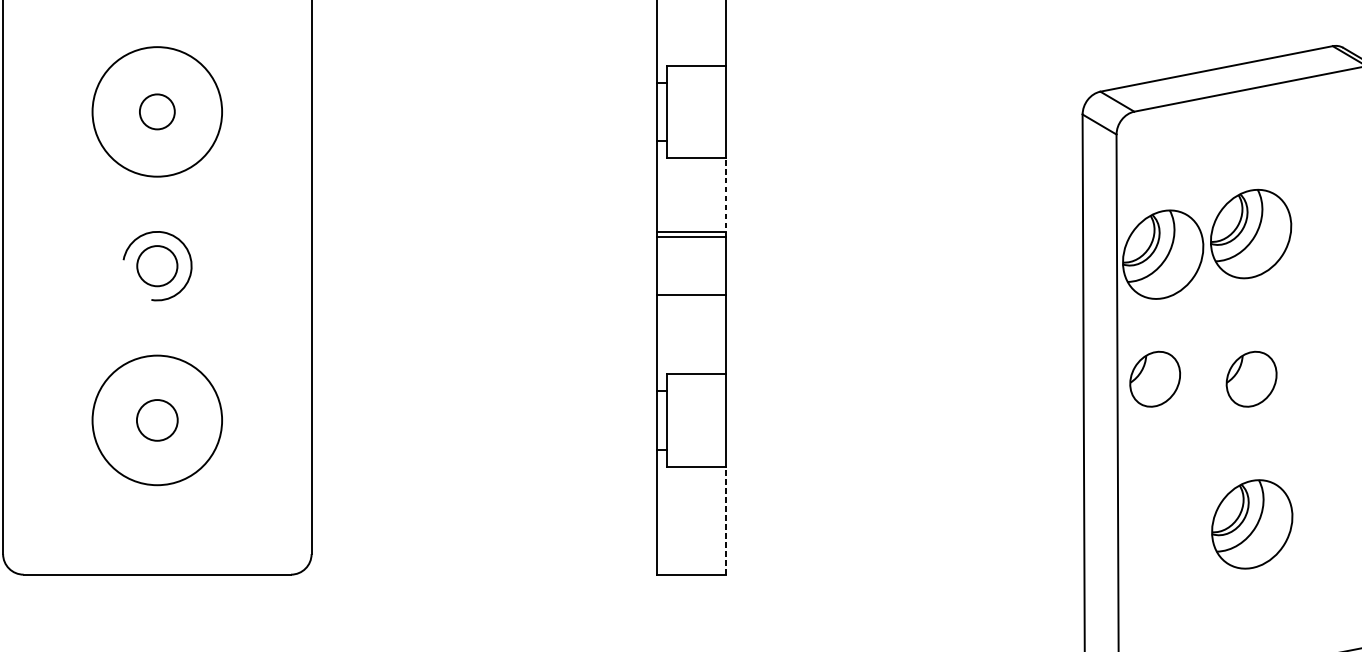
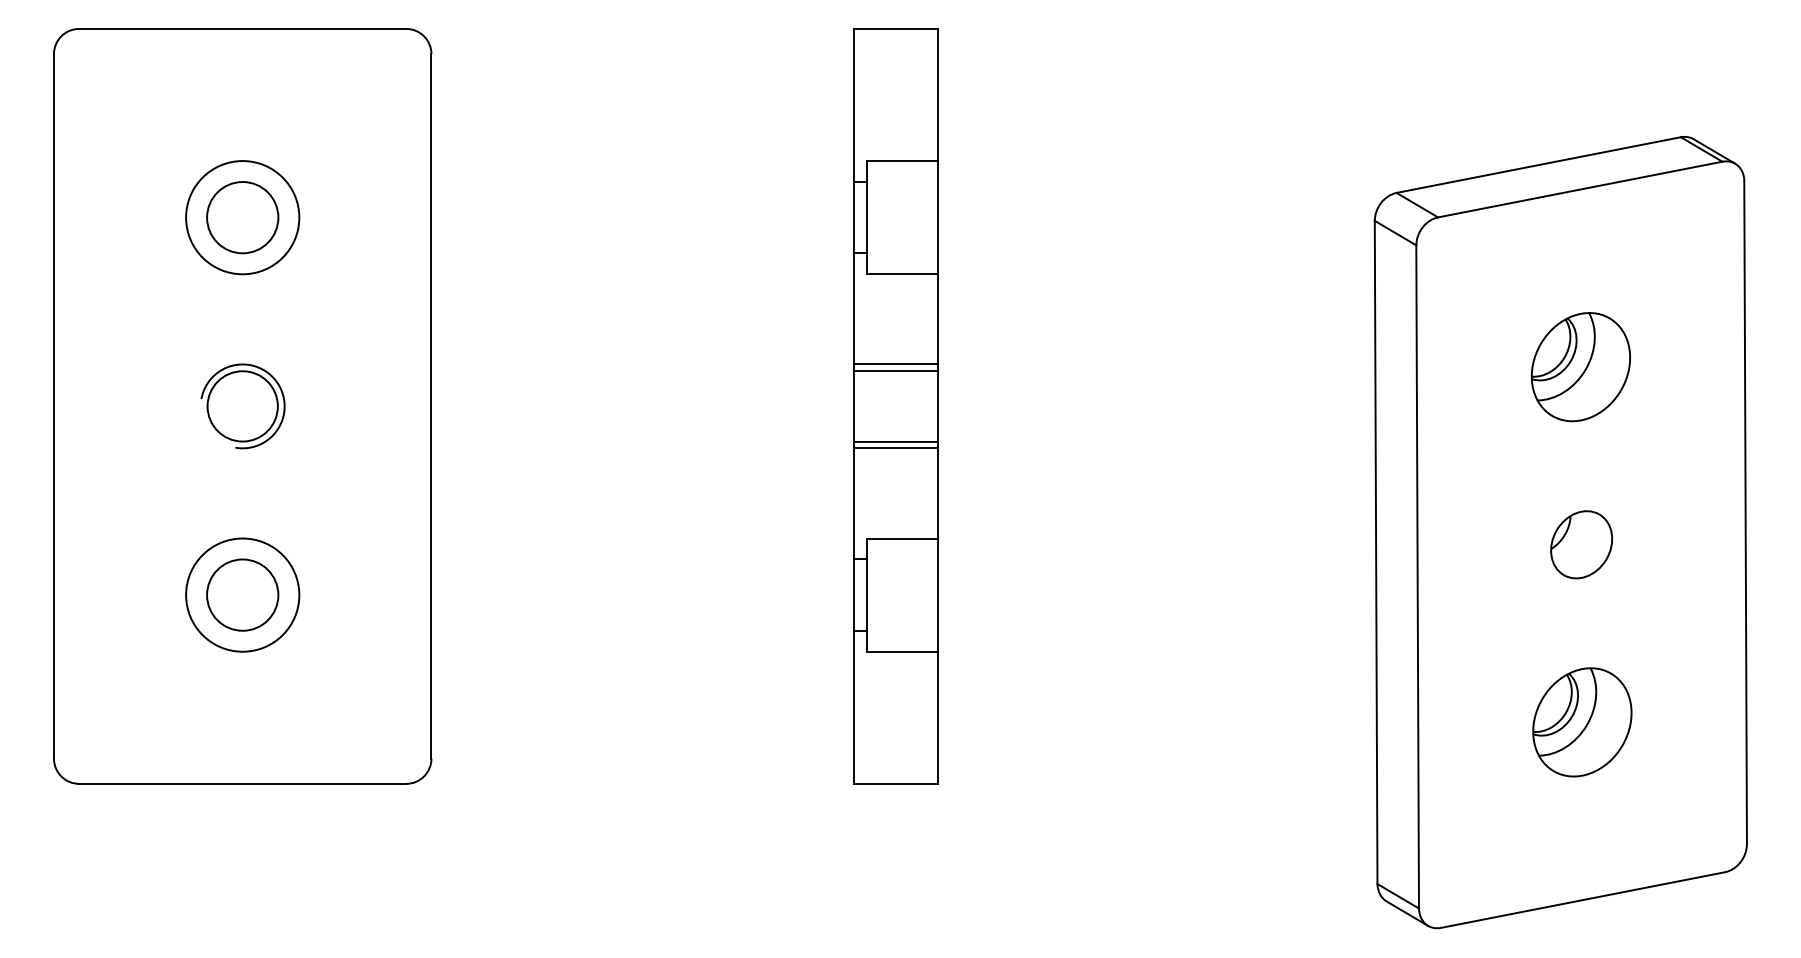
circle: (157, 111) -> (242, 217), size x0.71
circle: (157, 111) -> (242, 217), size x1.67
line: (726, 197) -> (938, 322), dashed -> solid
part: (1163, 254) -> (1473, 392), removed
circle: (157, 266) -> (242, 406), size x1.43
line: (691, 300) -> (896, 448), added
part: (1155, 379) -> (1463, 544), removed
circle: (157, 419) -> (242, 594), size x0.71
circle: (157, 419) -> (242, 594), size x1.43
line: (726, 520) -> (938, 717), dashed -> solid

